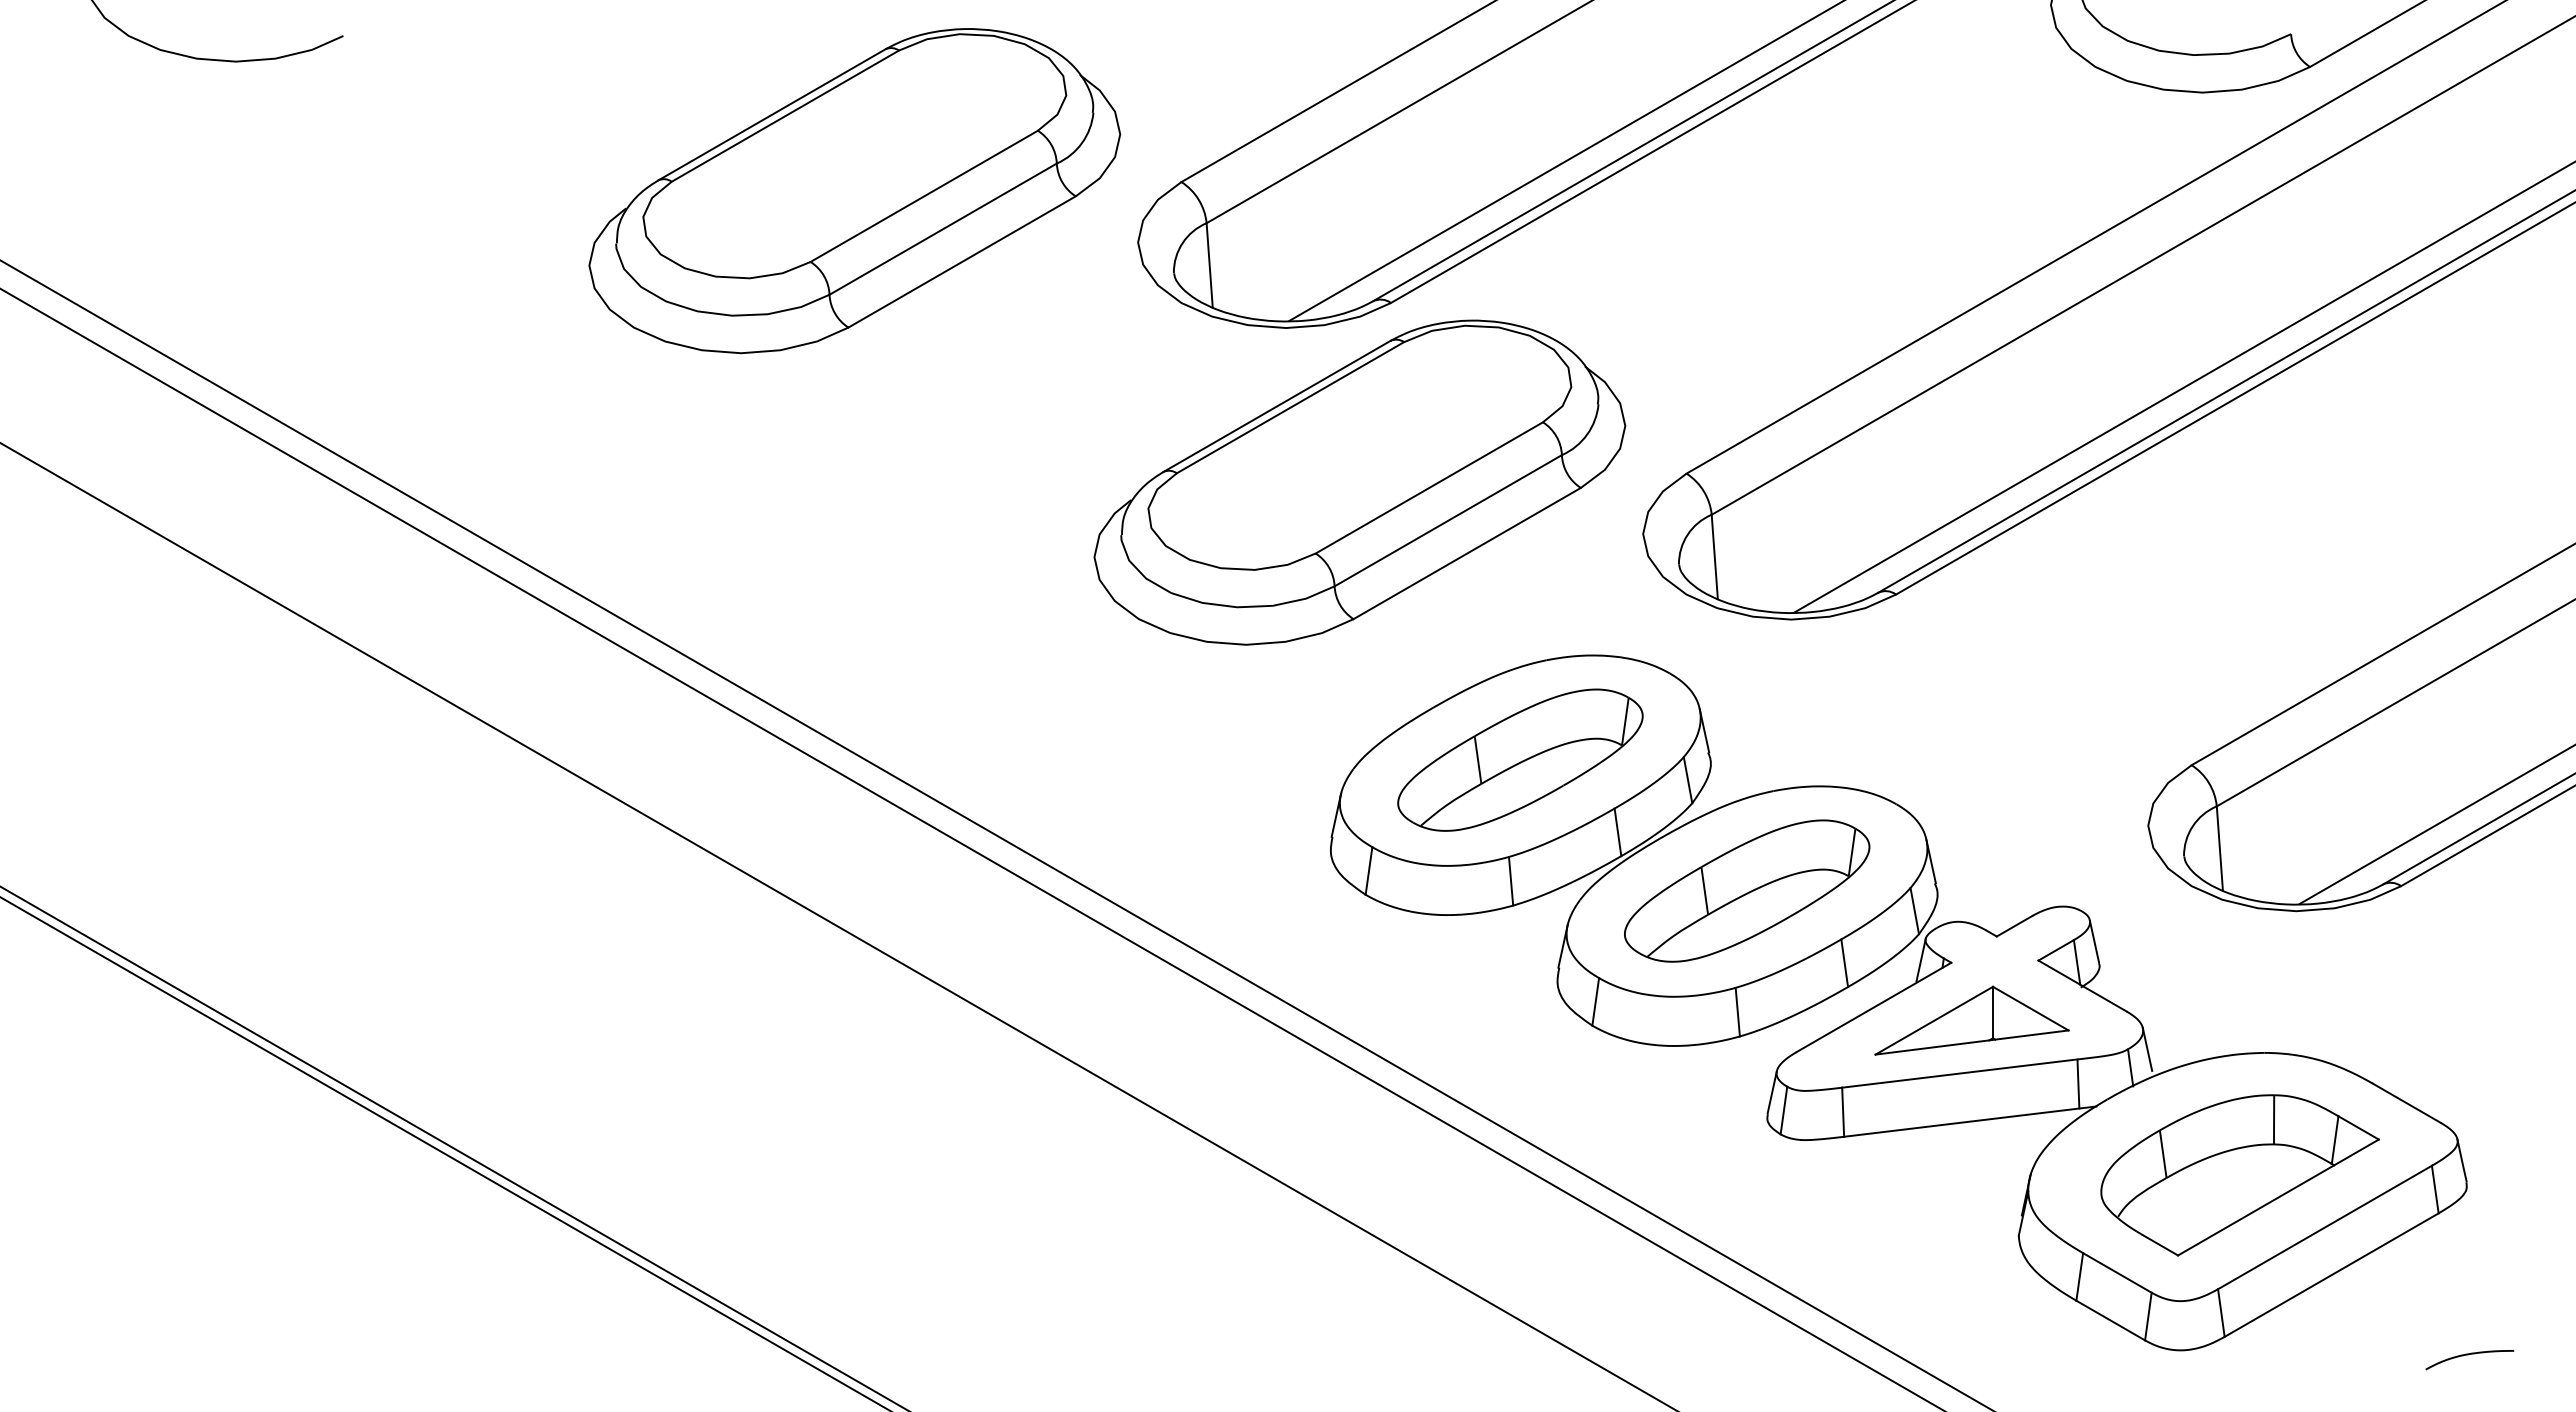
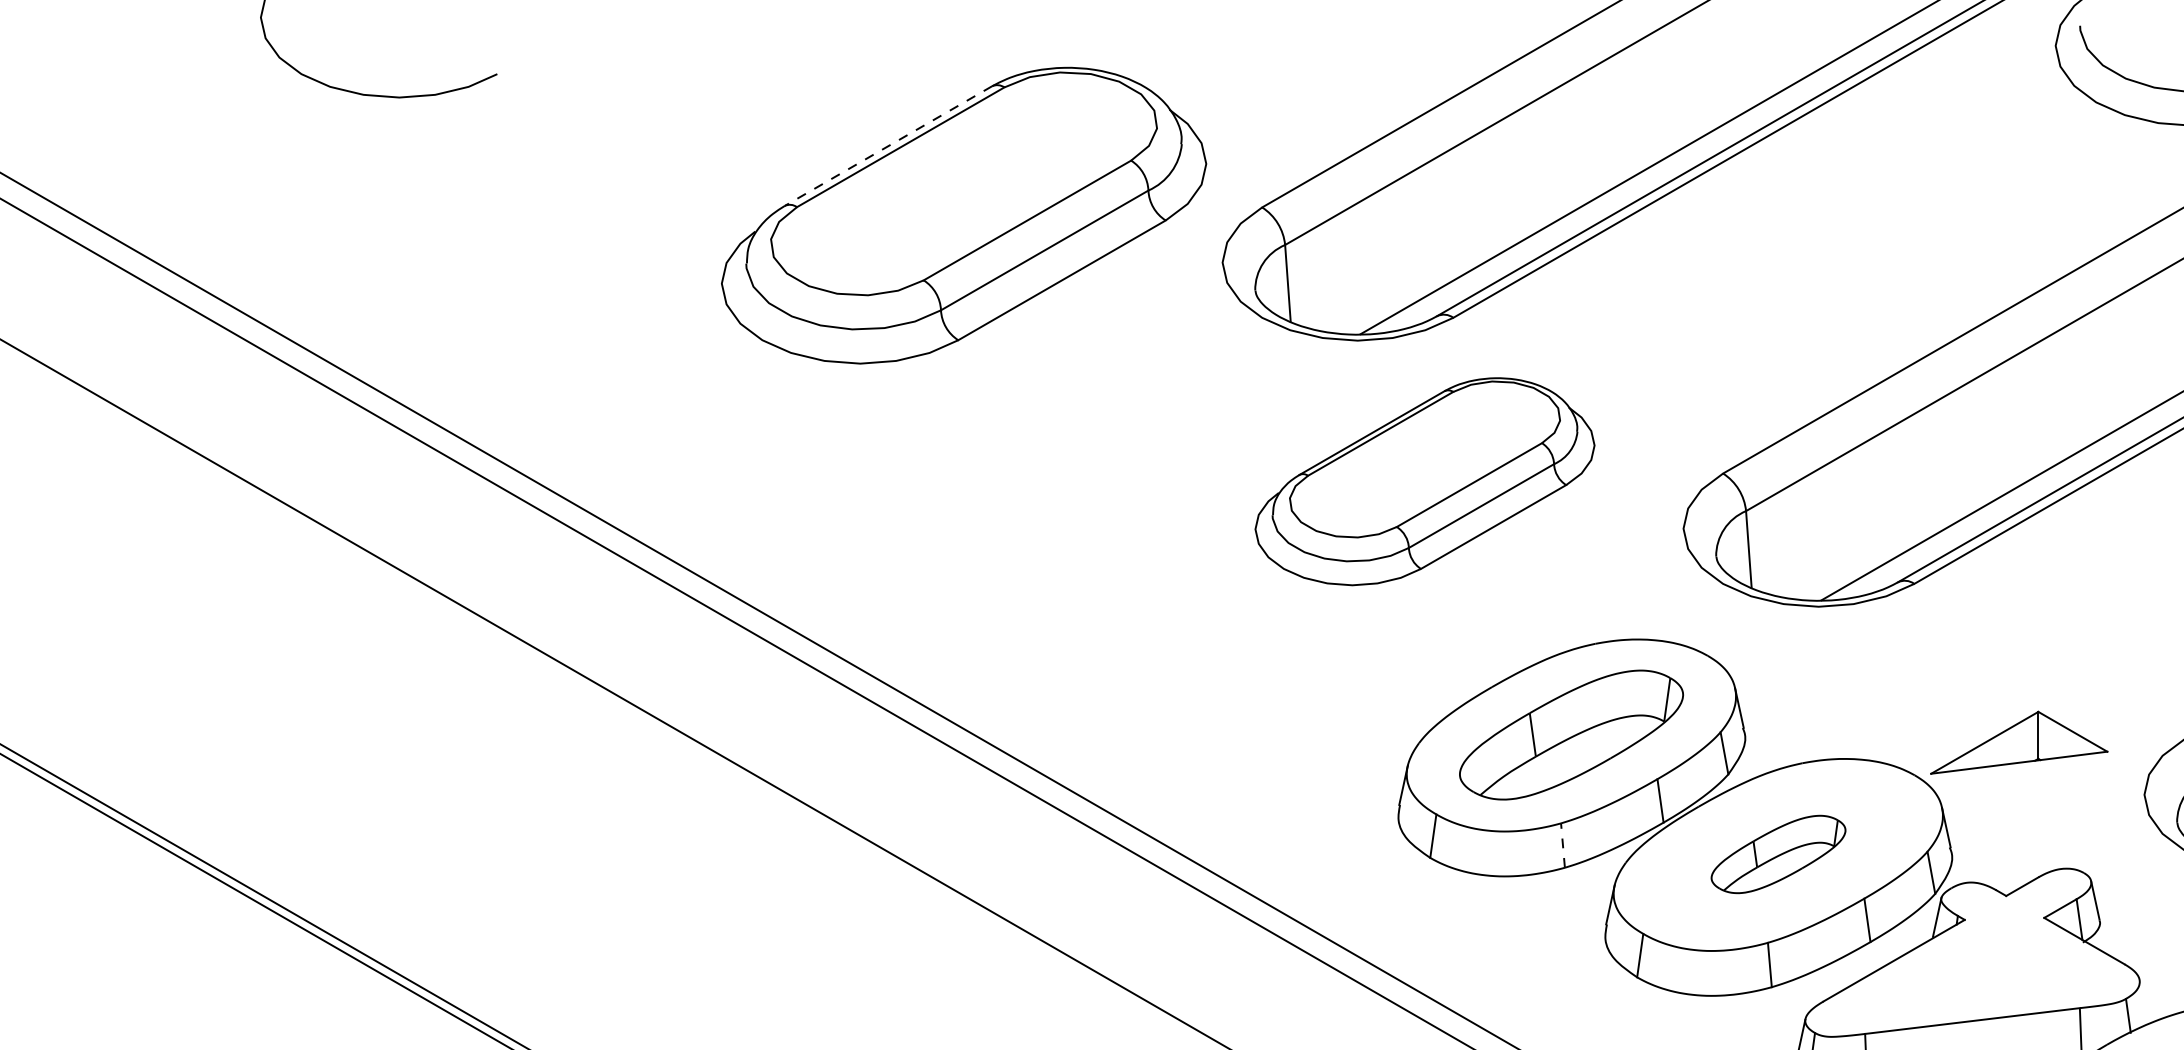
line: (771, 115) -> (888, 146), solid -> dashed
part: (1359, 482) -> (1424, 481), size x0.7
line: (1511, 880) -> (1563, 844), solid -> dashed
part: (1747, 890) -> (1778, 853), size x0.6
part: (1971, 1020) -> (2018, 742), moved
line: (2147, 1048) -> (2143, 998), removed

